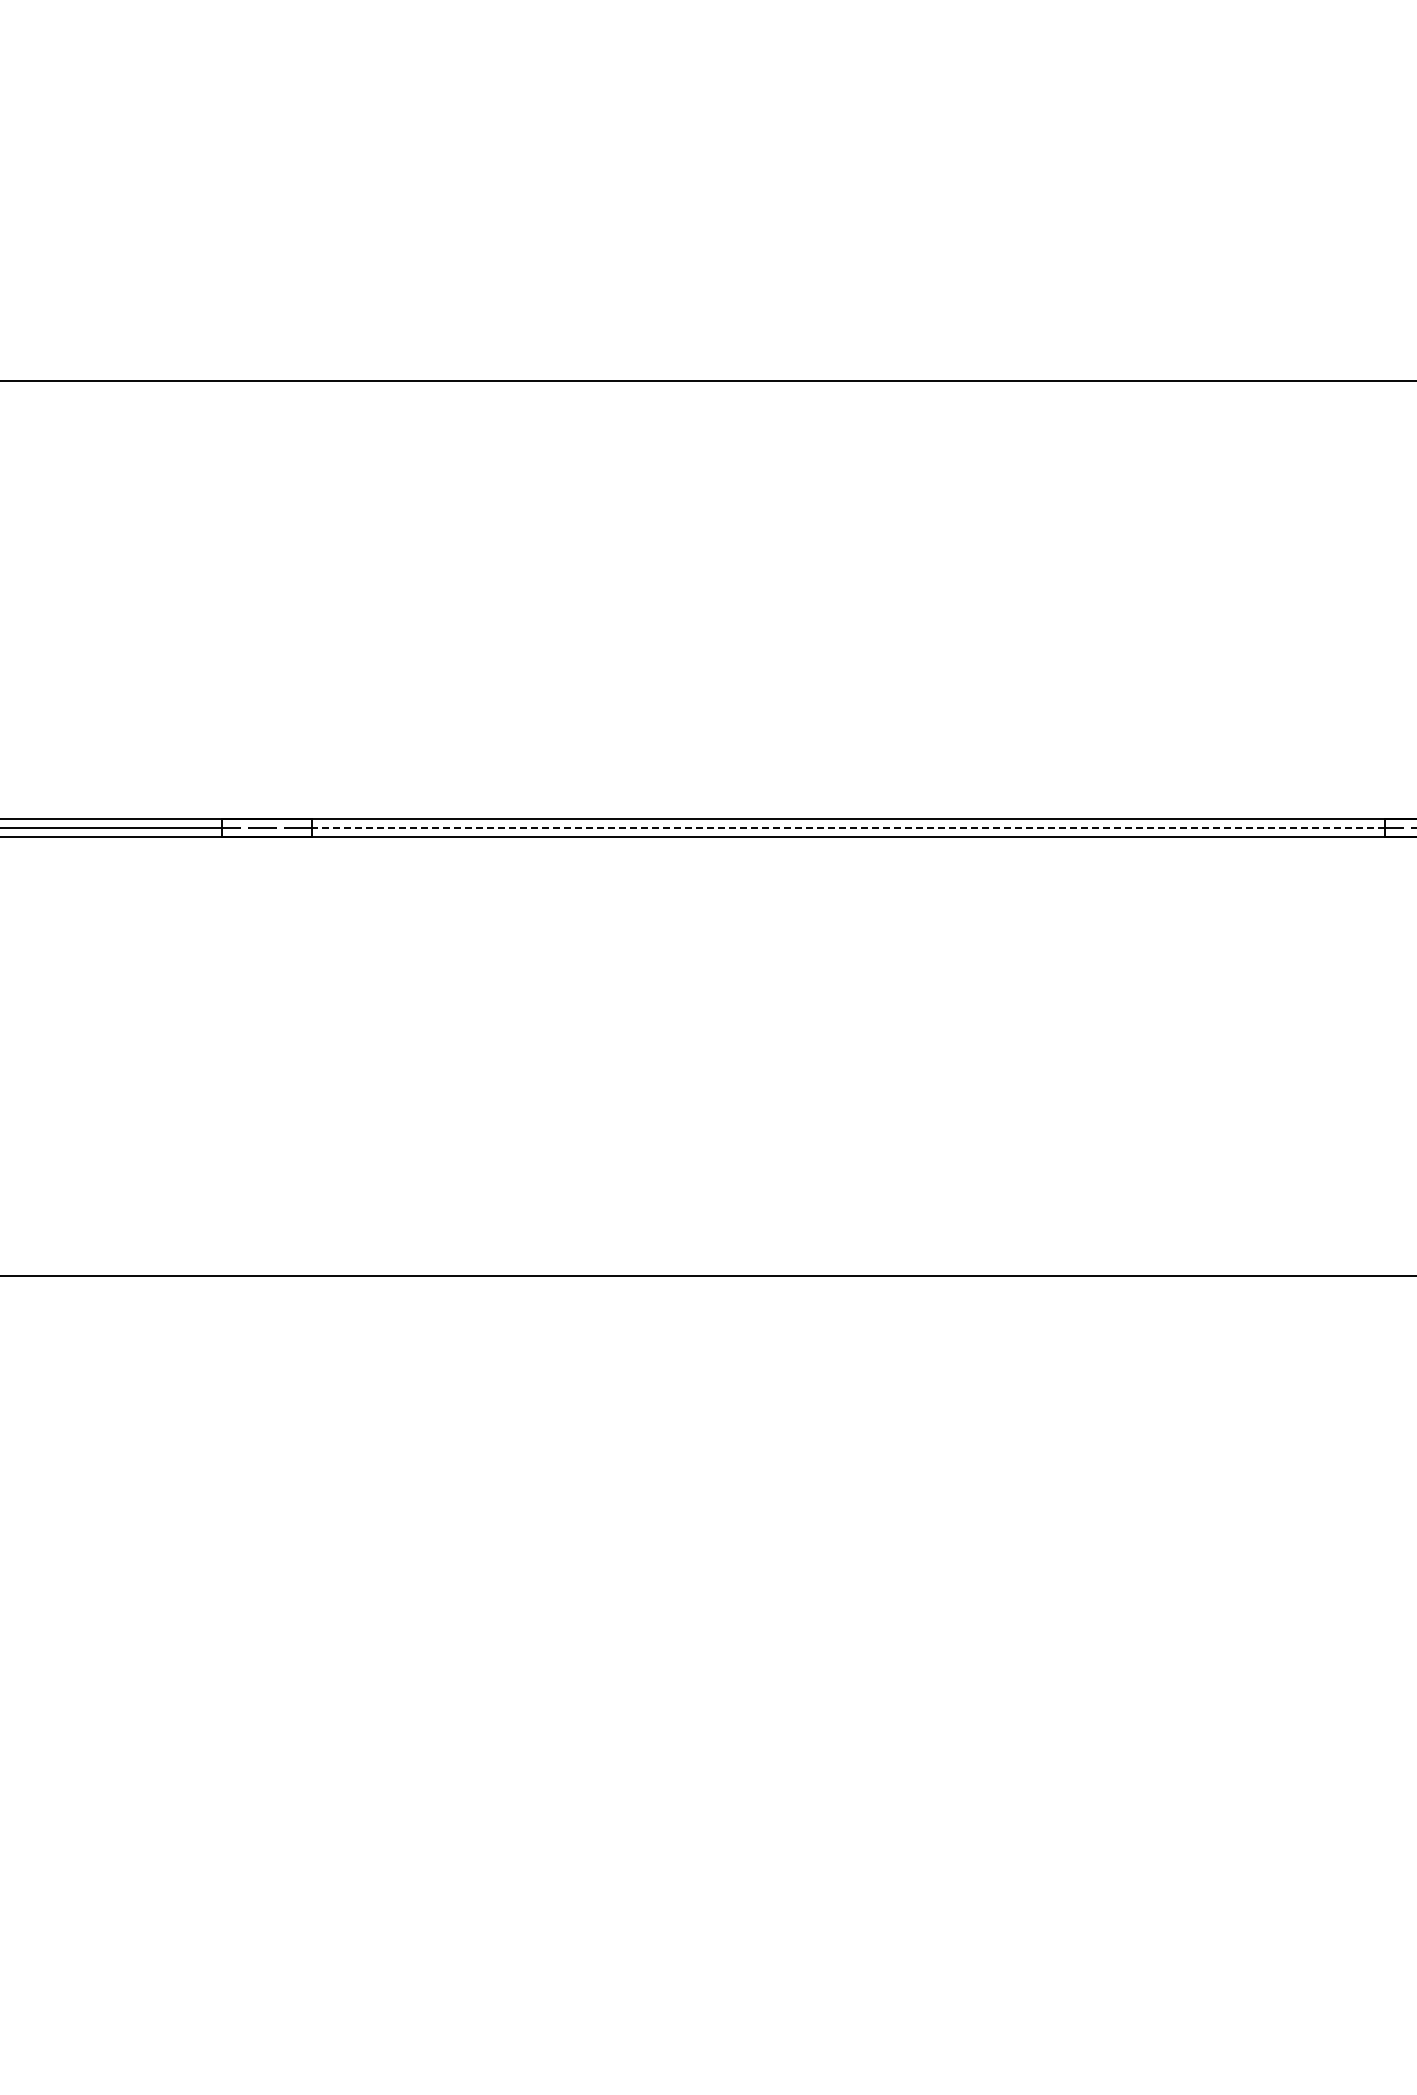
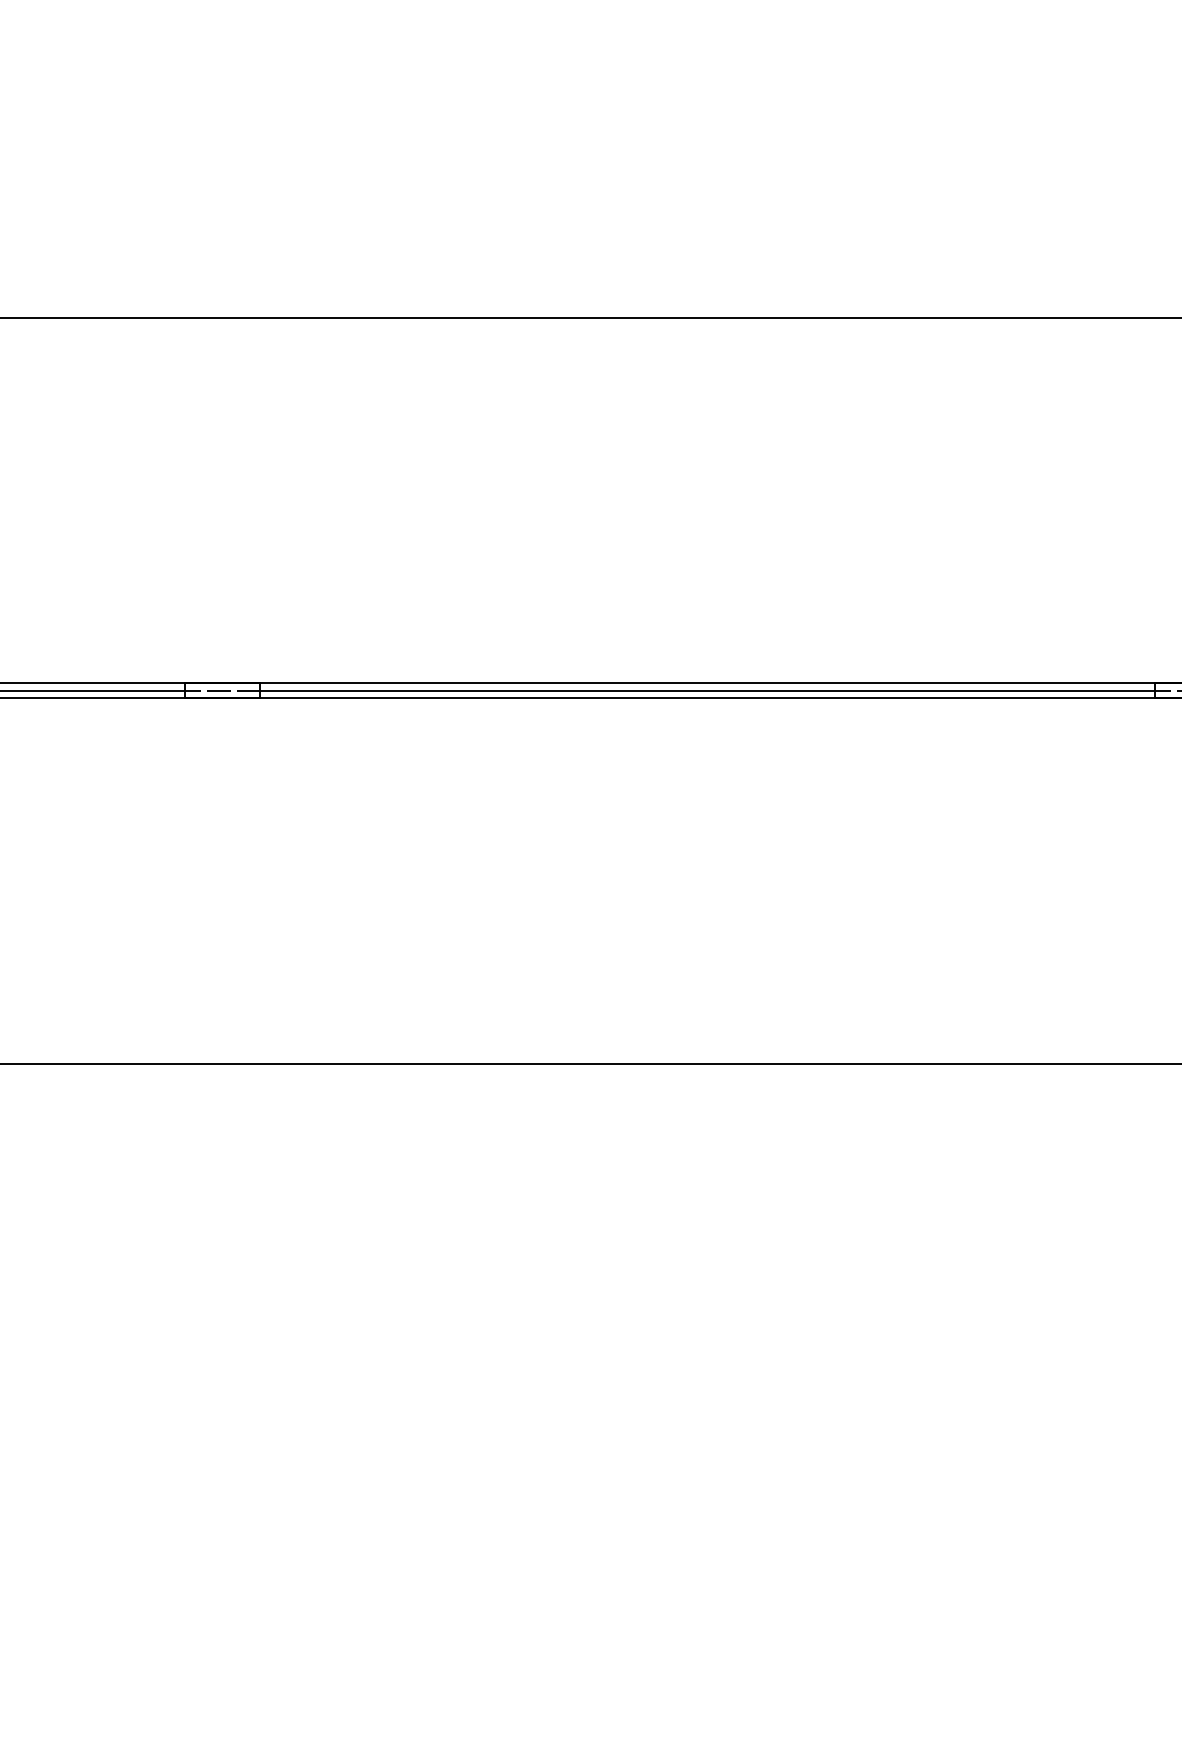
line: (848, 828) -> (707, 690), dashed -> solid

